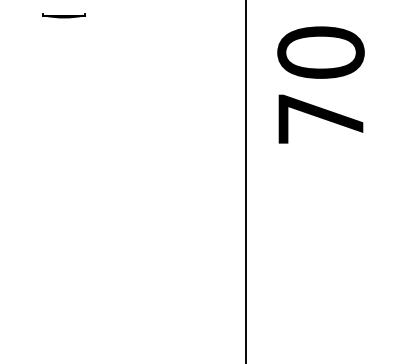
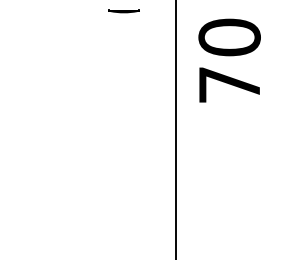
line: (63, 16) -> (123, 11), moved

